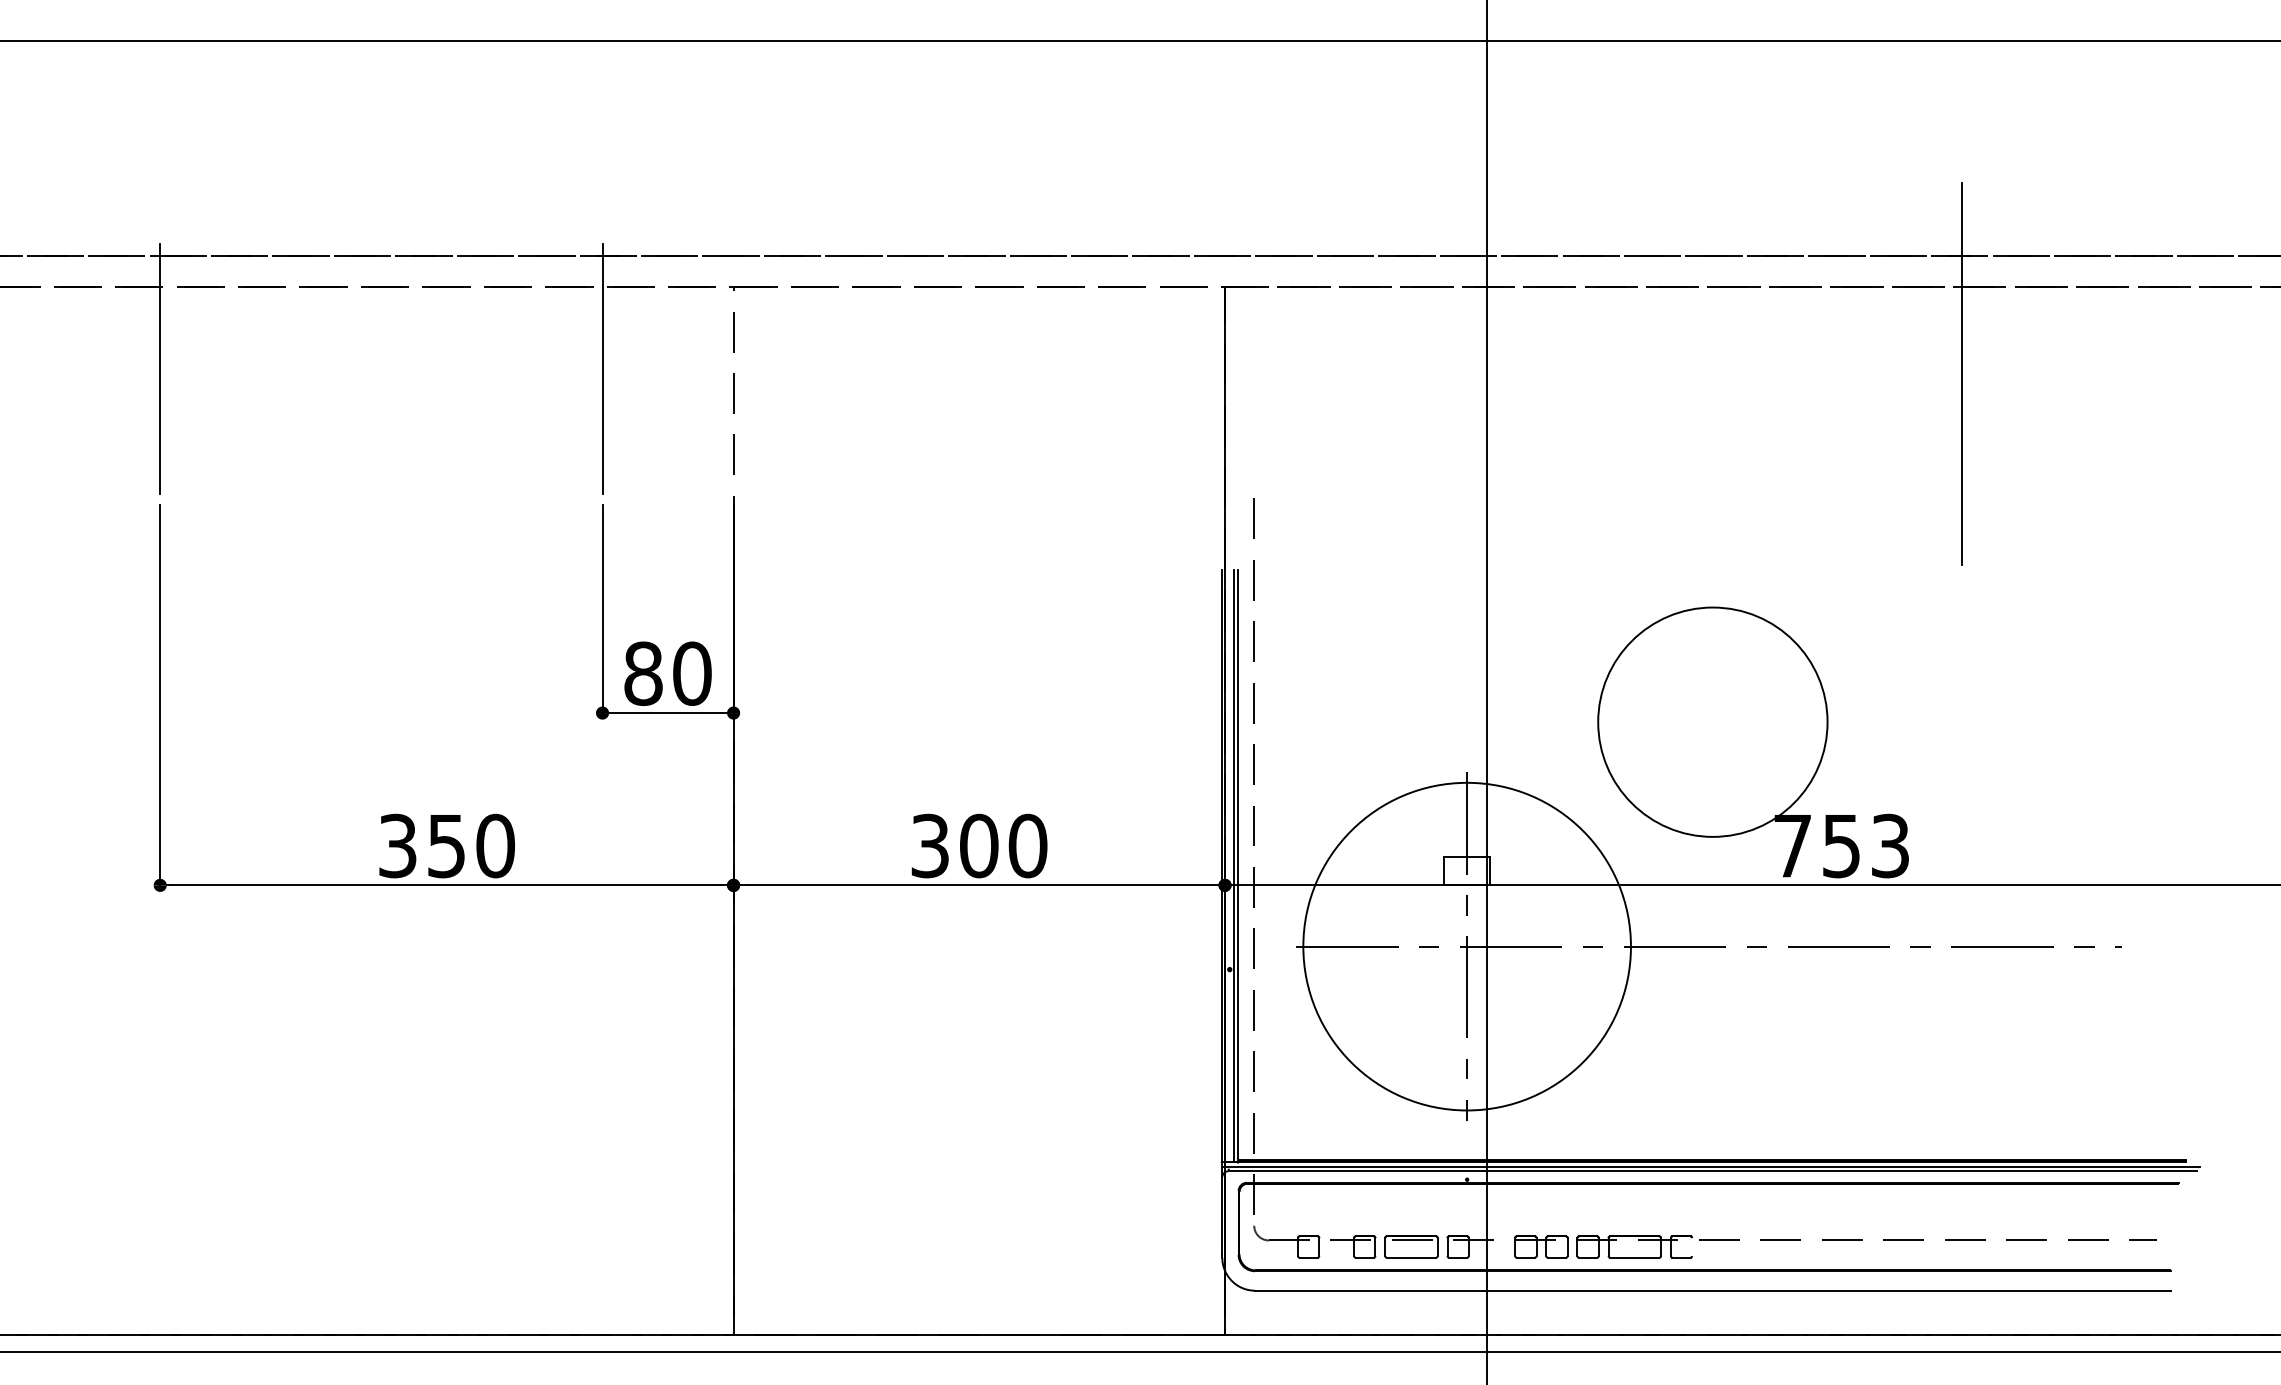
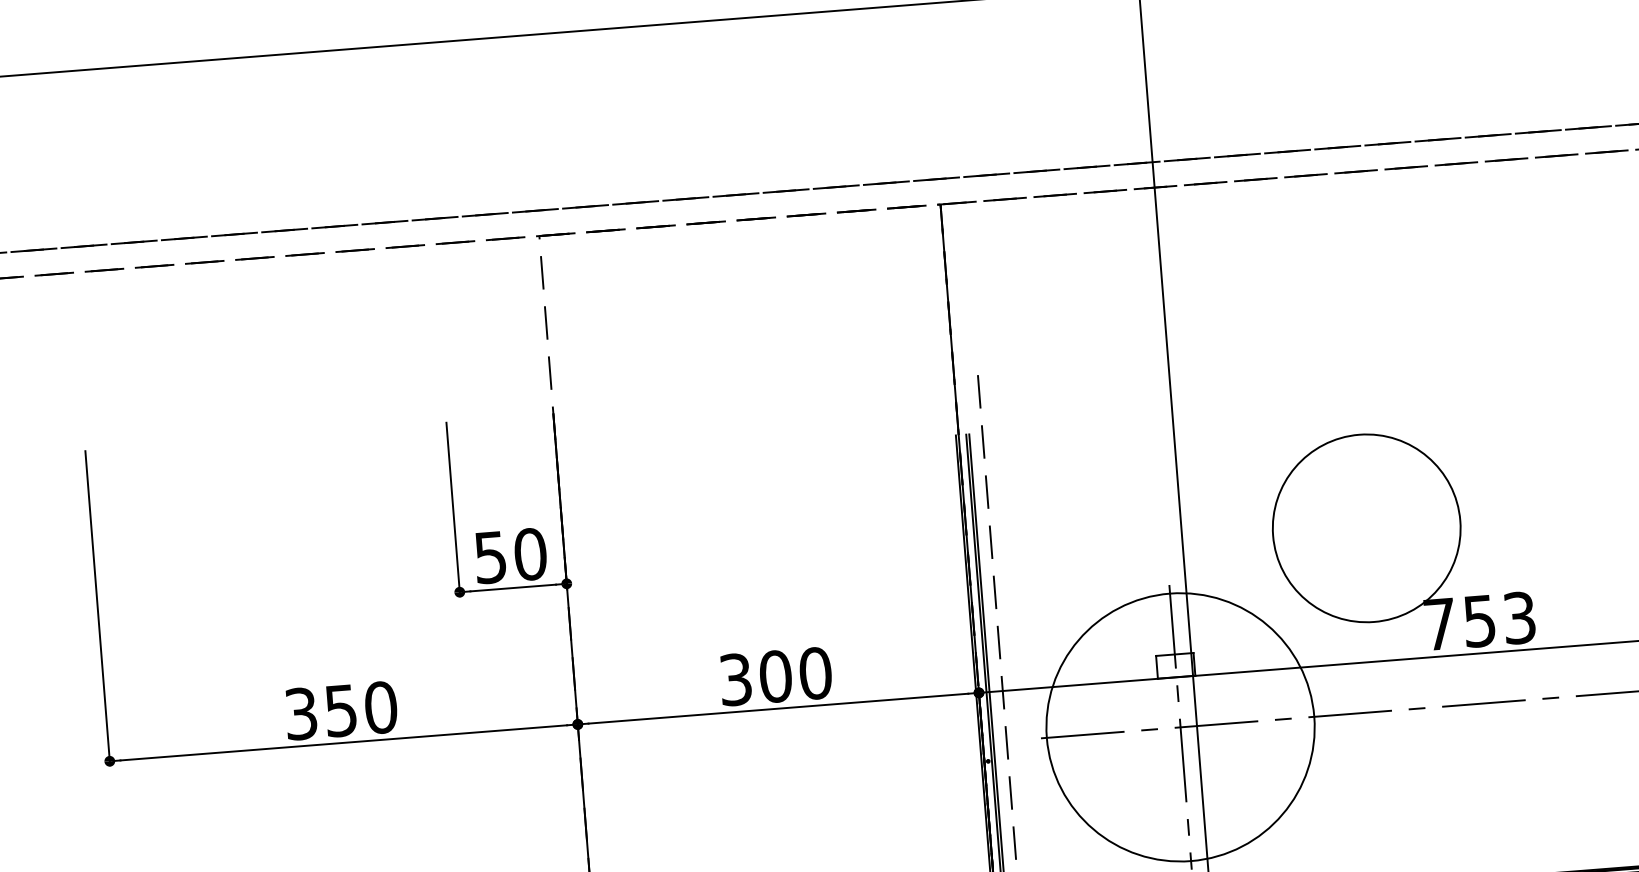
line: (160, 368) -> (76, 339), removed
line: (602, 368) -> (437, 310), removed
line: (1962, 373) -> (1548, 227), removed
text: (643, 673) -> (490, 557), 80 -> 50

